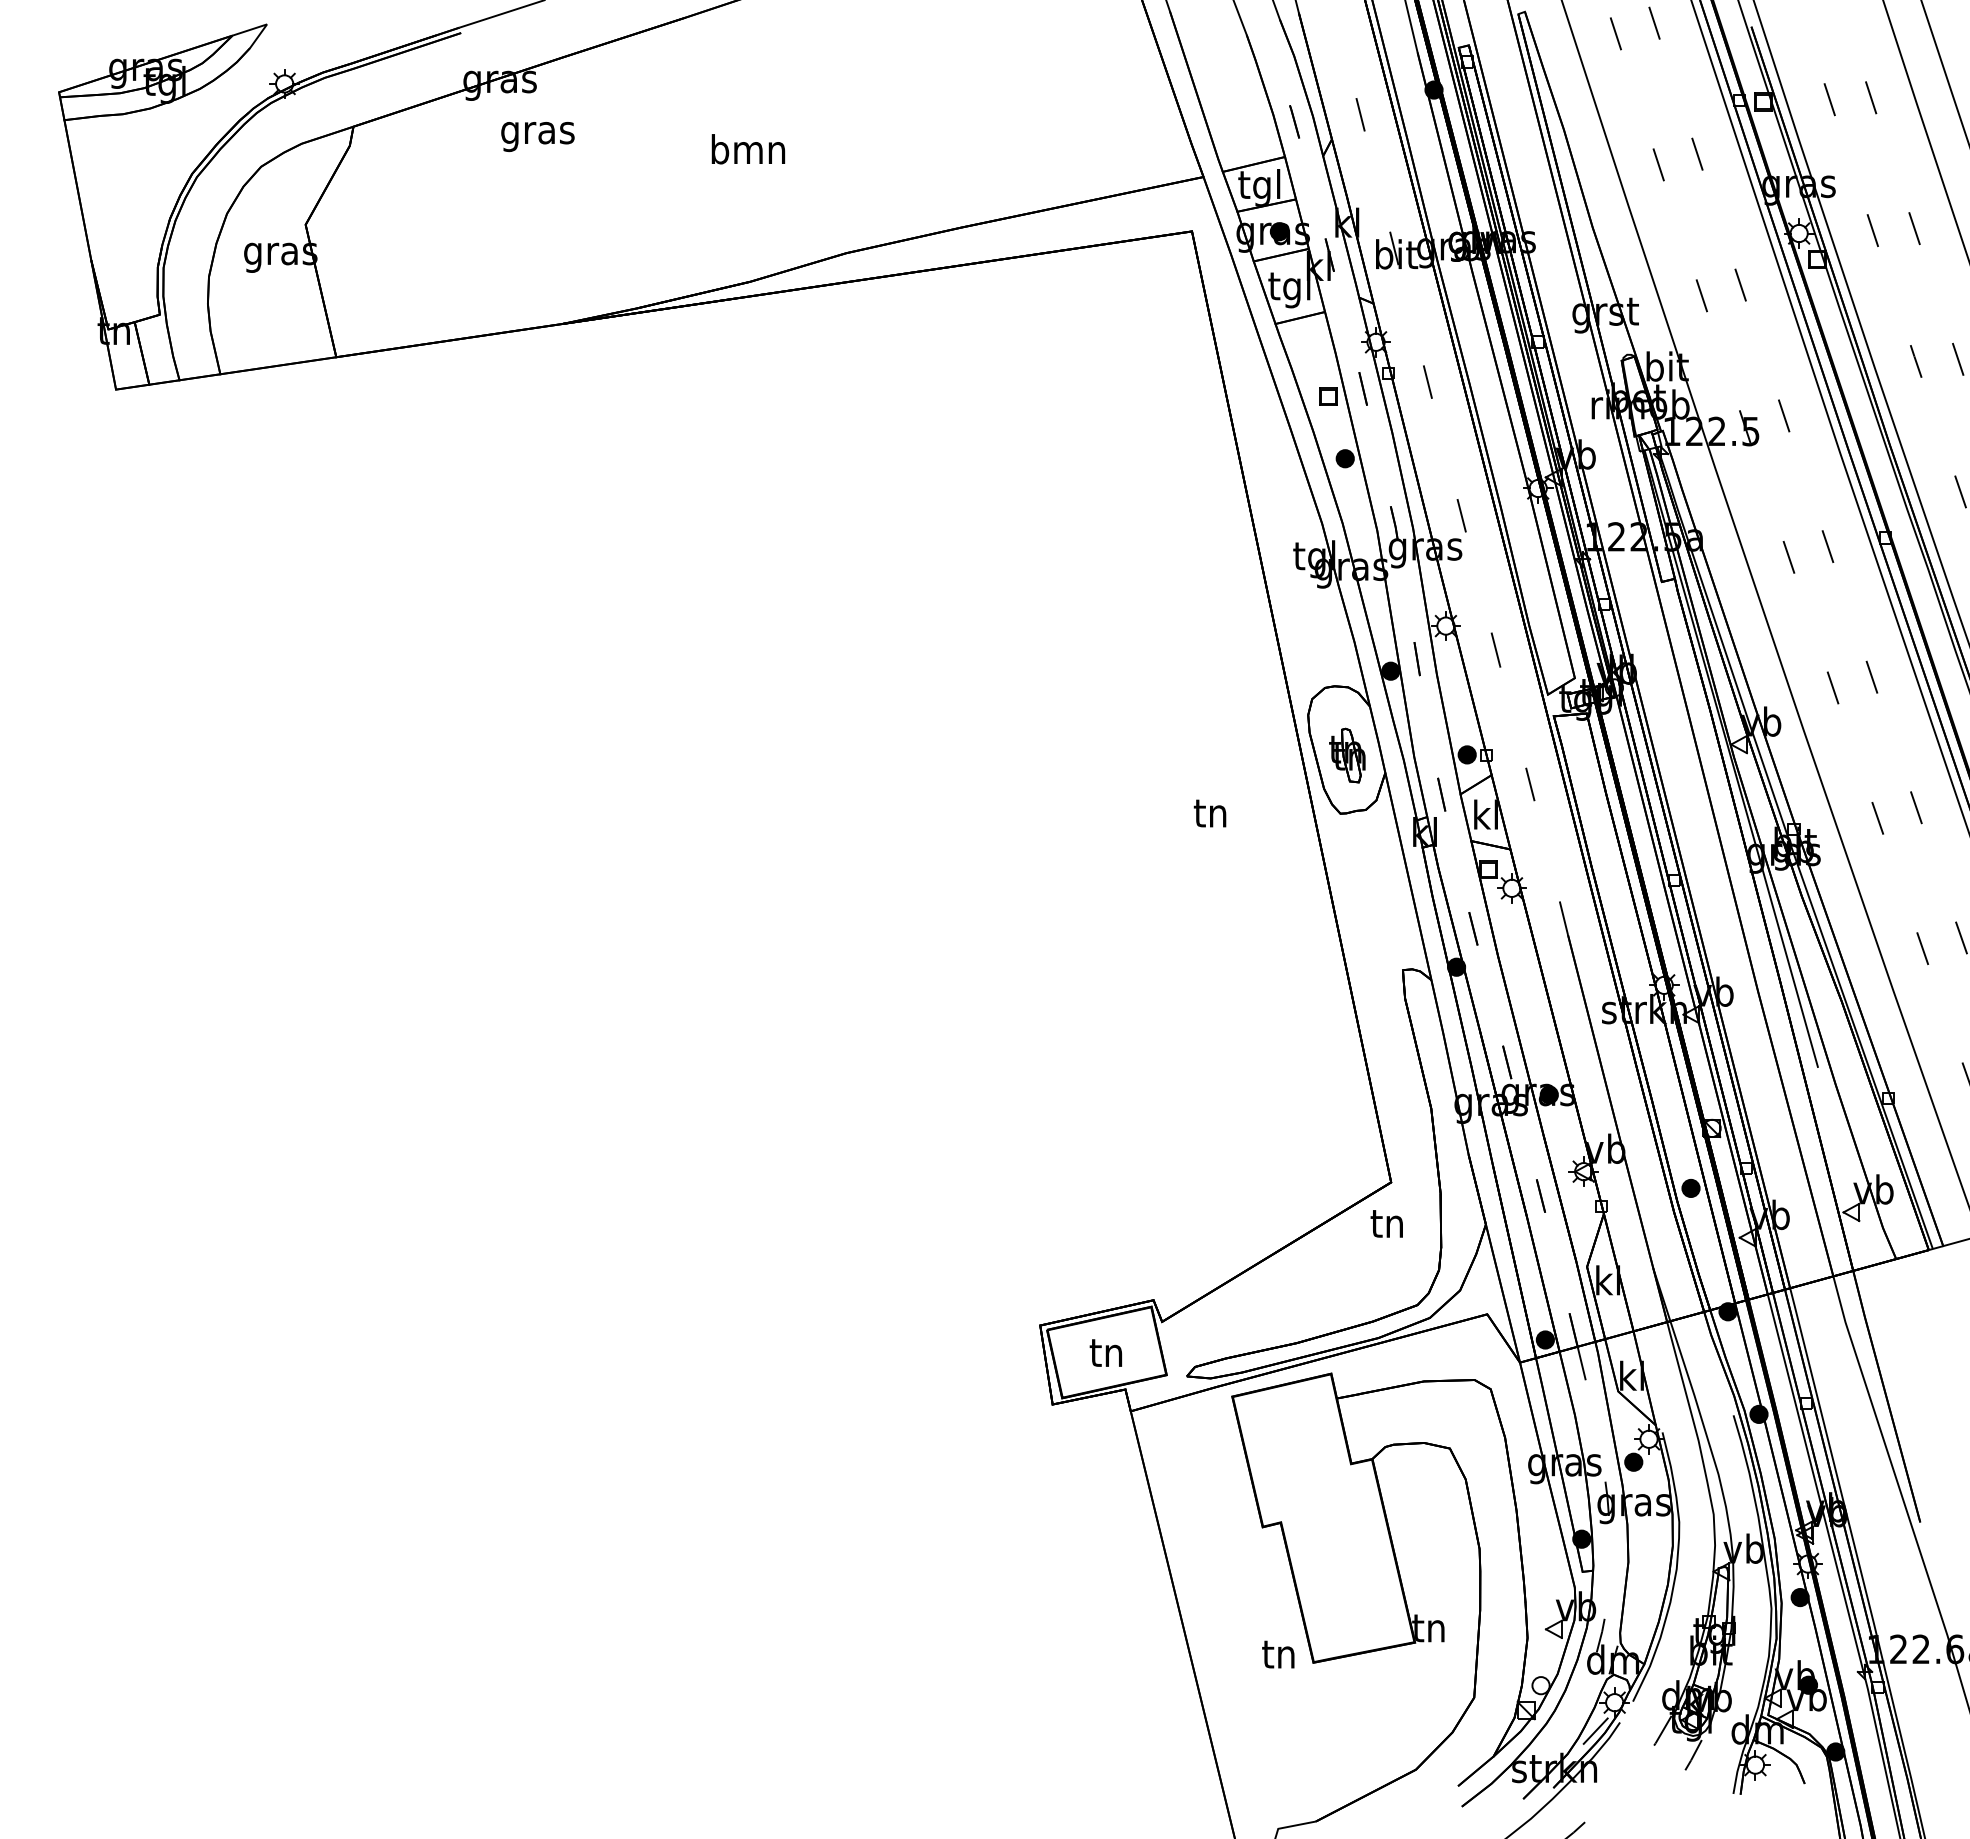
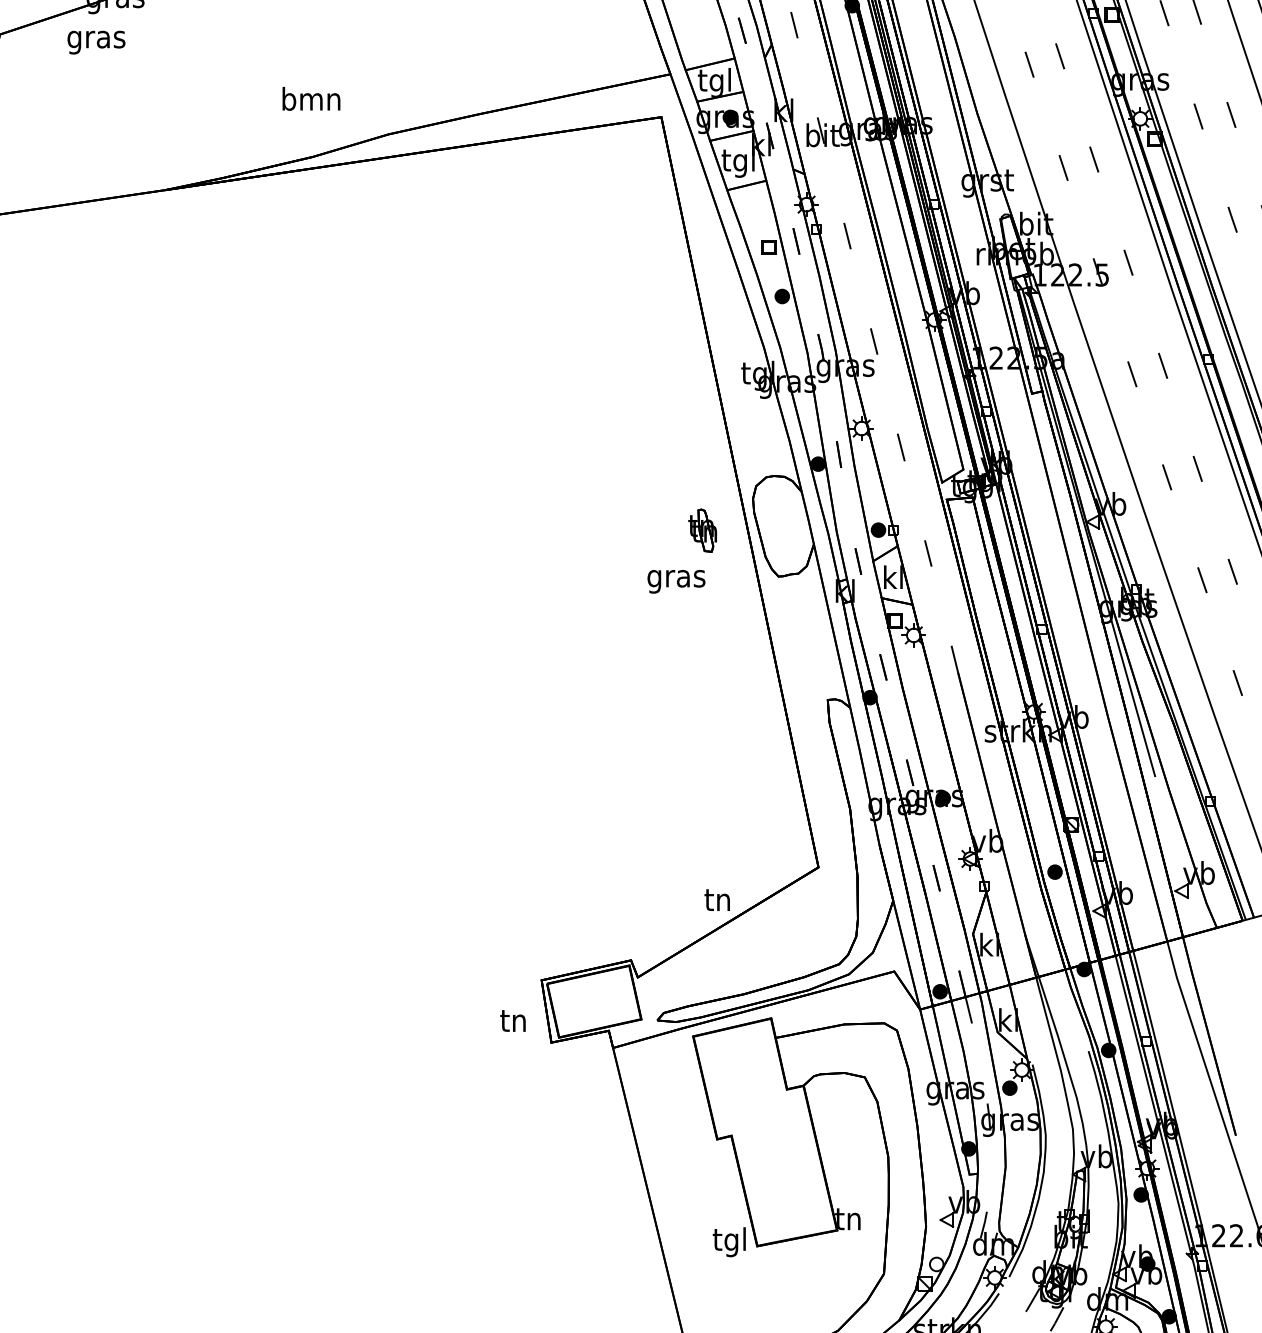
text: (537, 137) -> (96, 43), moved
text: (748, 149) -> (311, 99), moved
part: (1347, 755) -> (702, 530), moved
text: (1210, 817) -> (675, 579), tn -> gras
text: (1386, 1223) -> (716, 899), moved
text: (1105, 1352) -> (512, 1020), moved
text: (1278, 1657) -> (729, 1242), tn -> tgl
line: (1595, 1730) -> (979, 1299), removed

